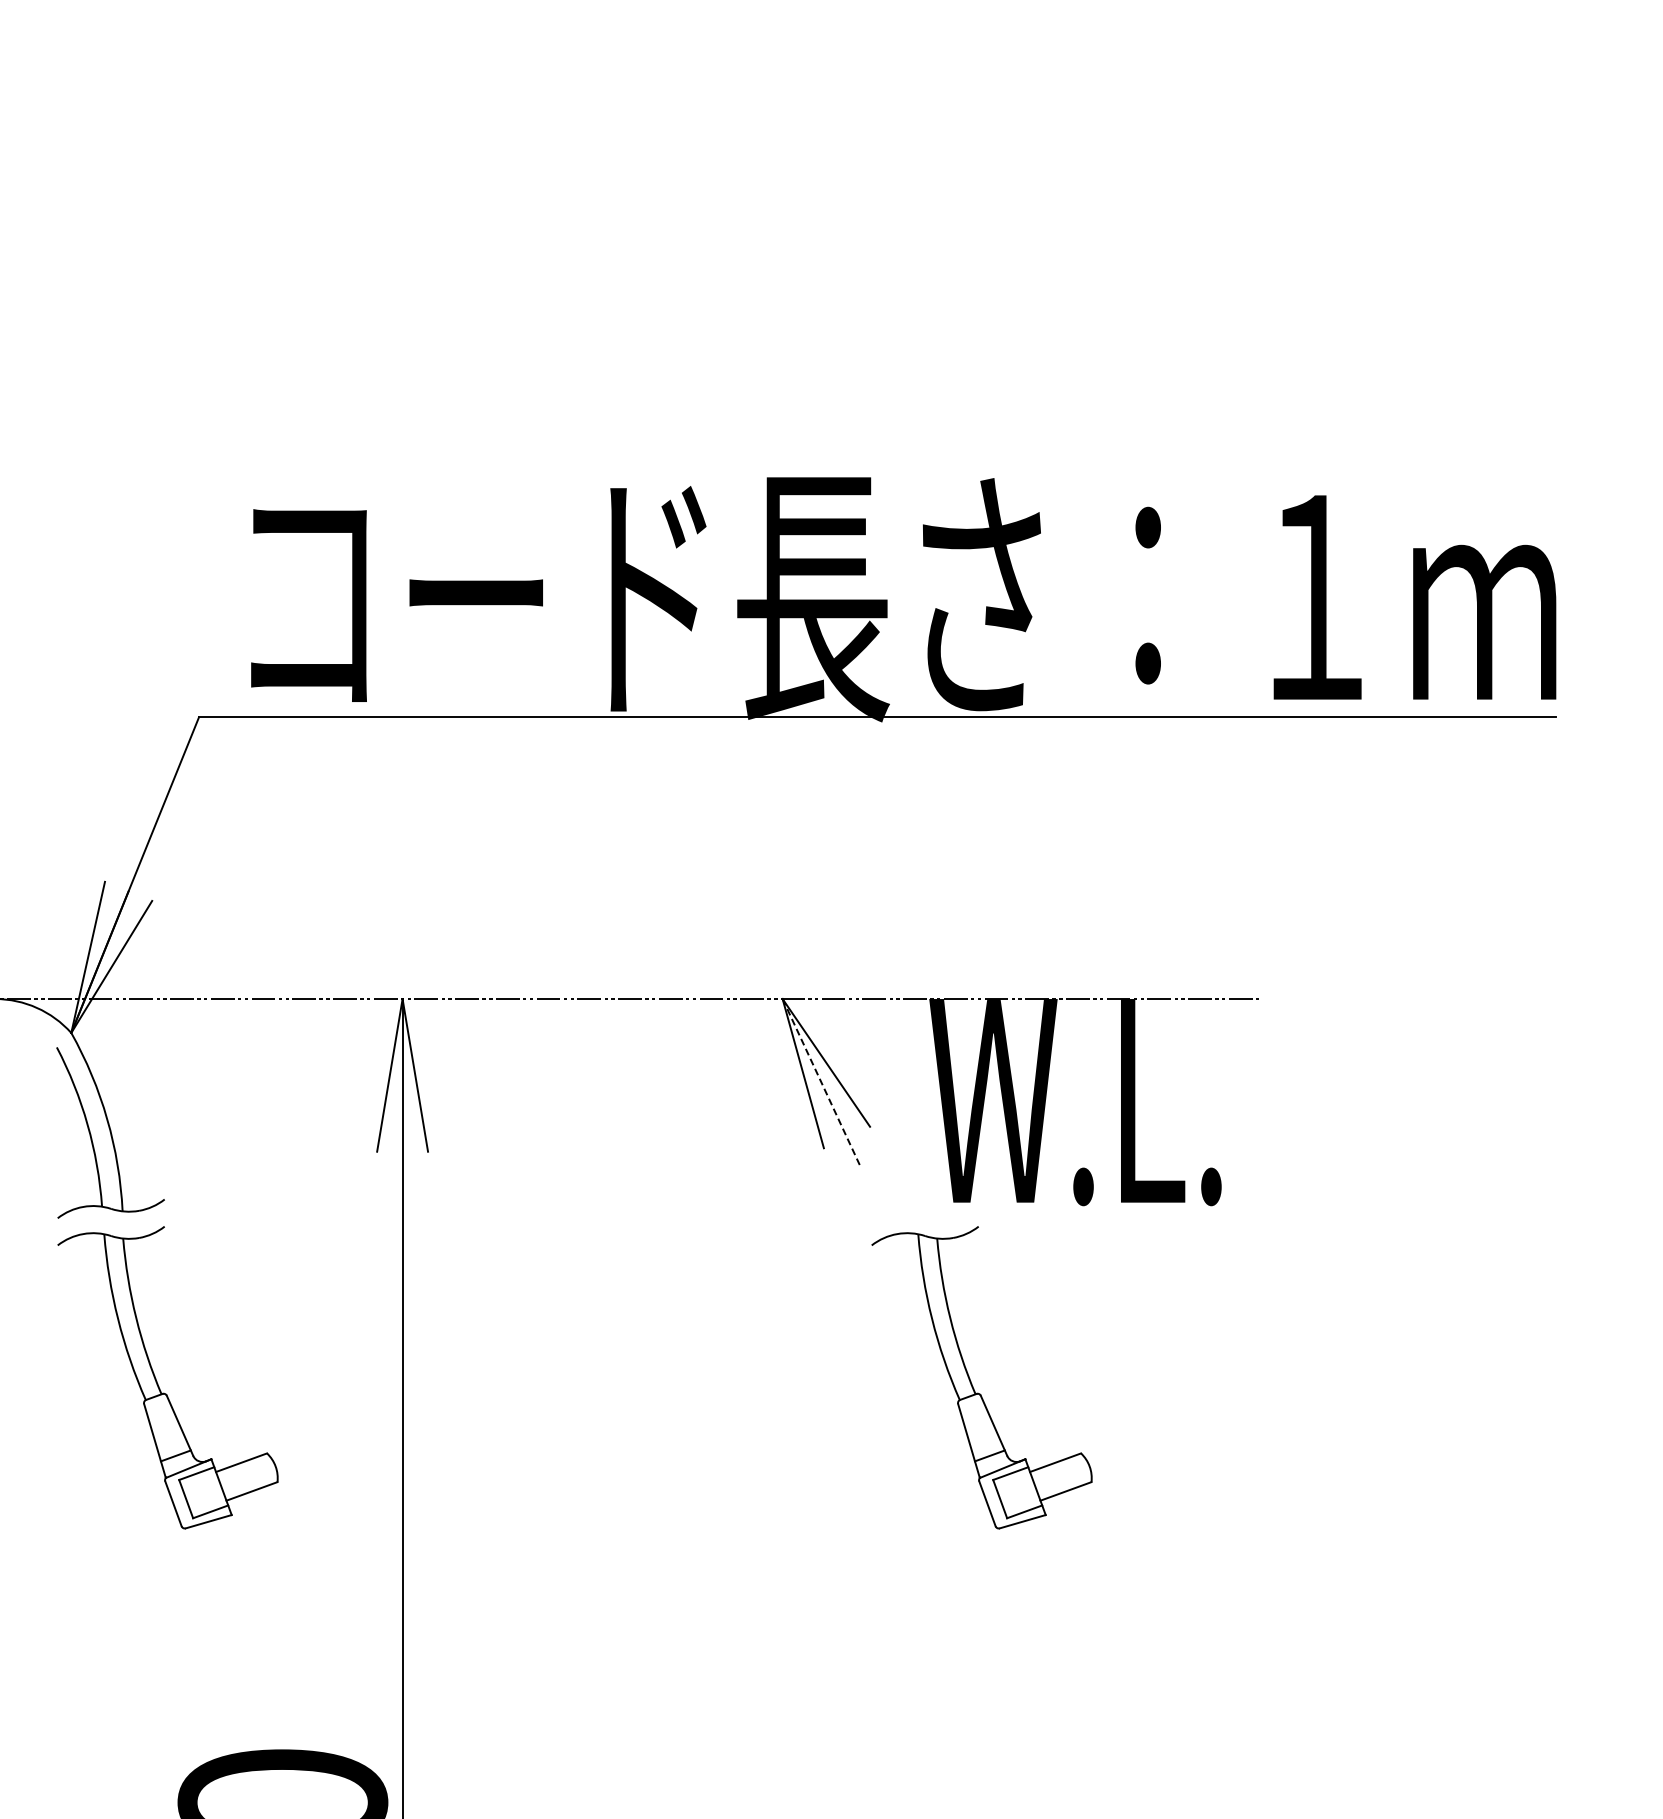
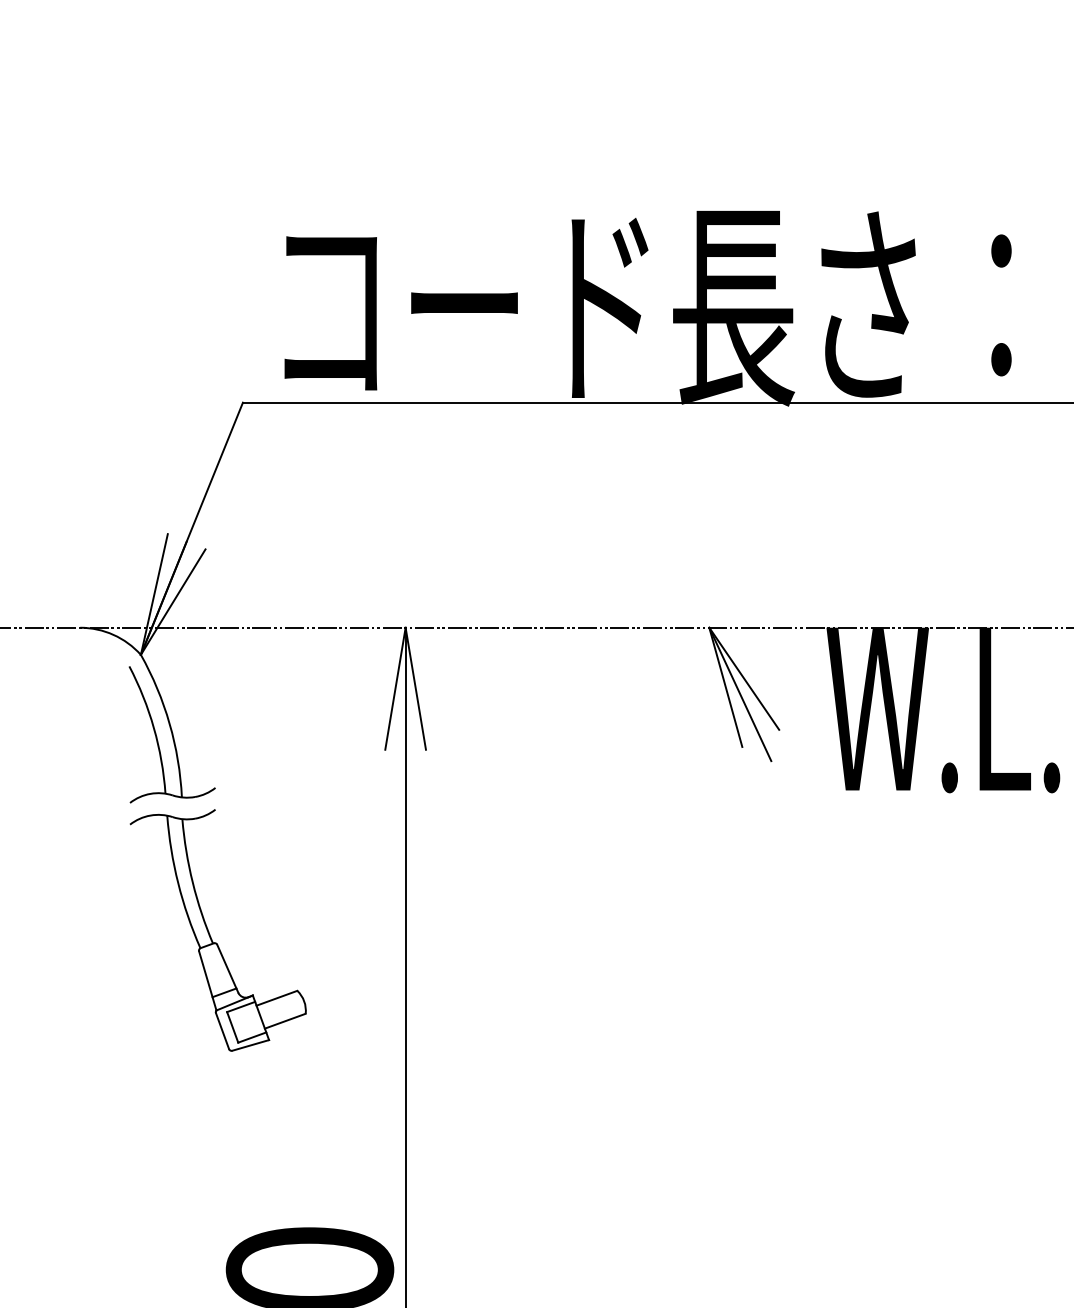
line: (821, 1083) -> (740, 695), dashed -> solid
part: (971, 1381) -> (860, 933), removed

